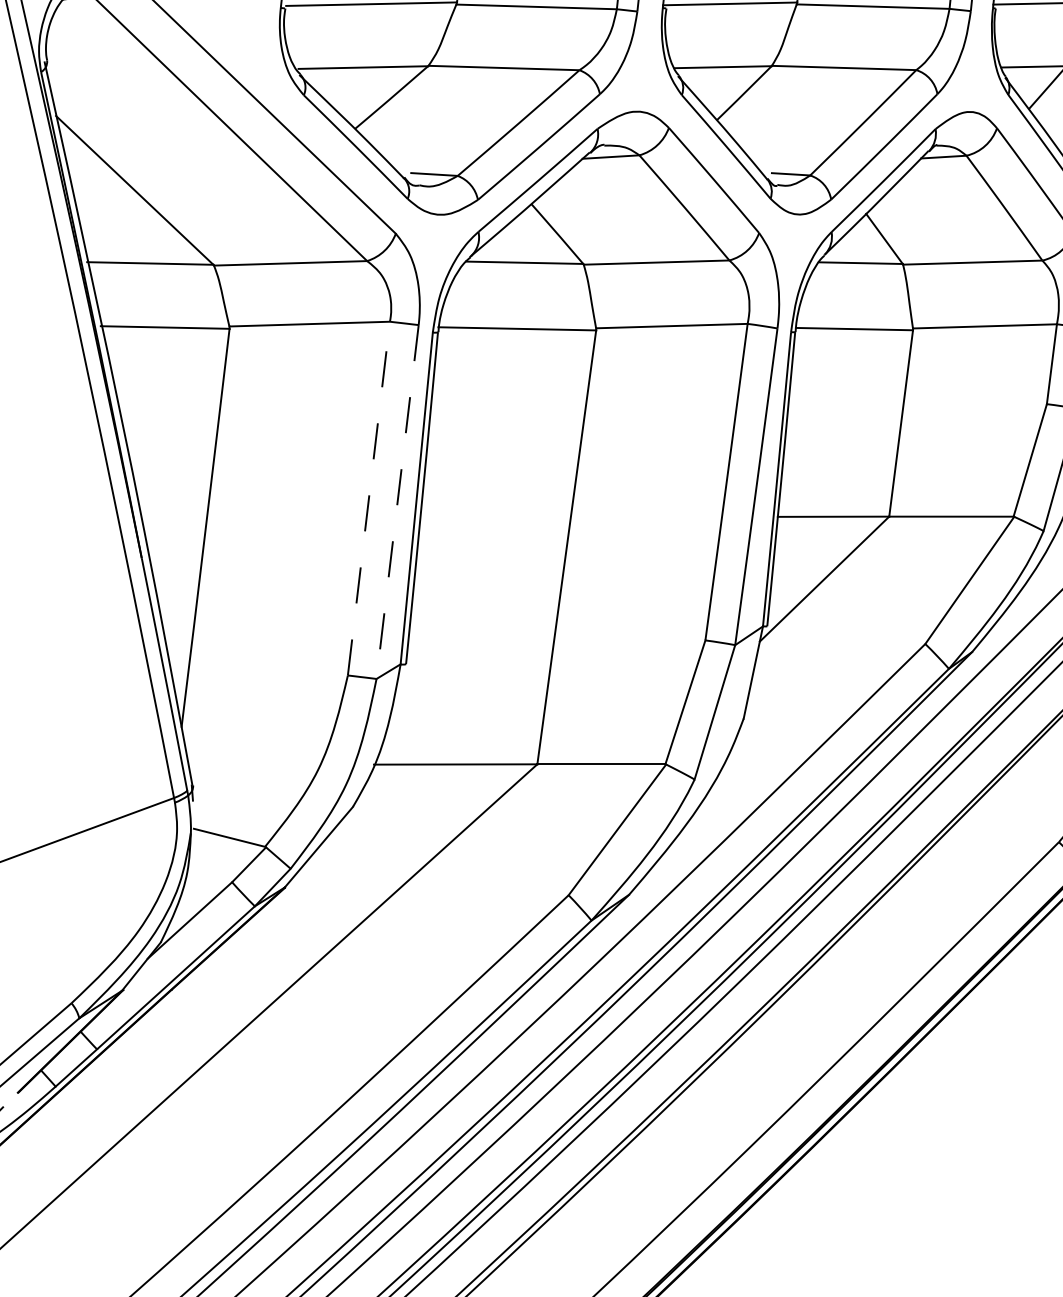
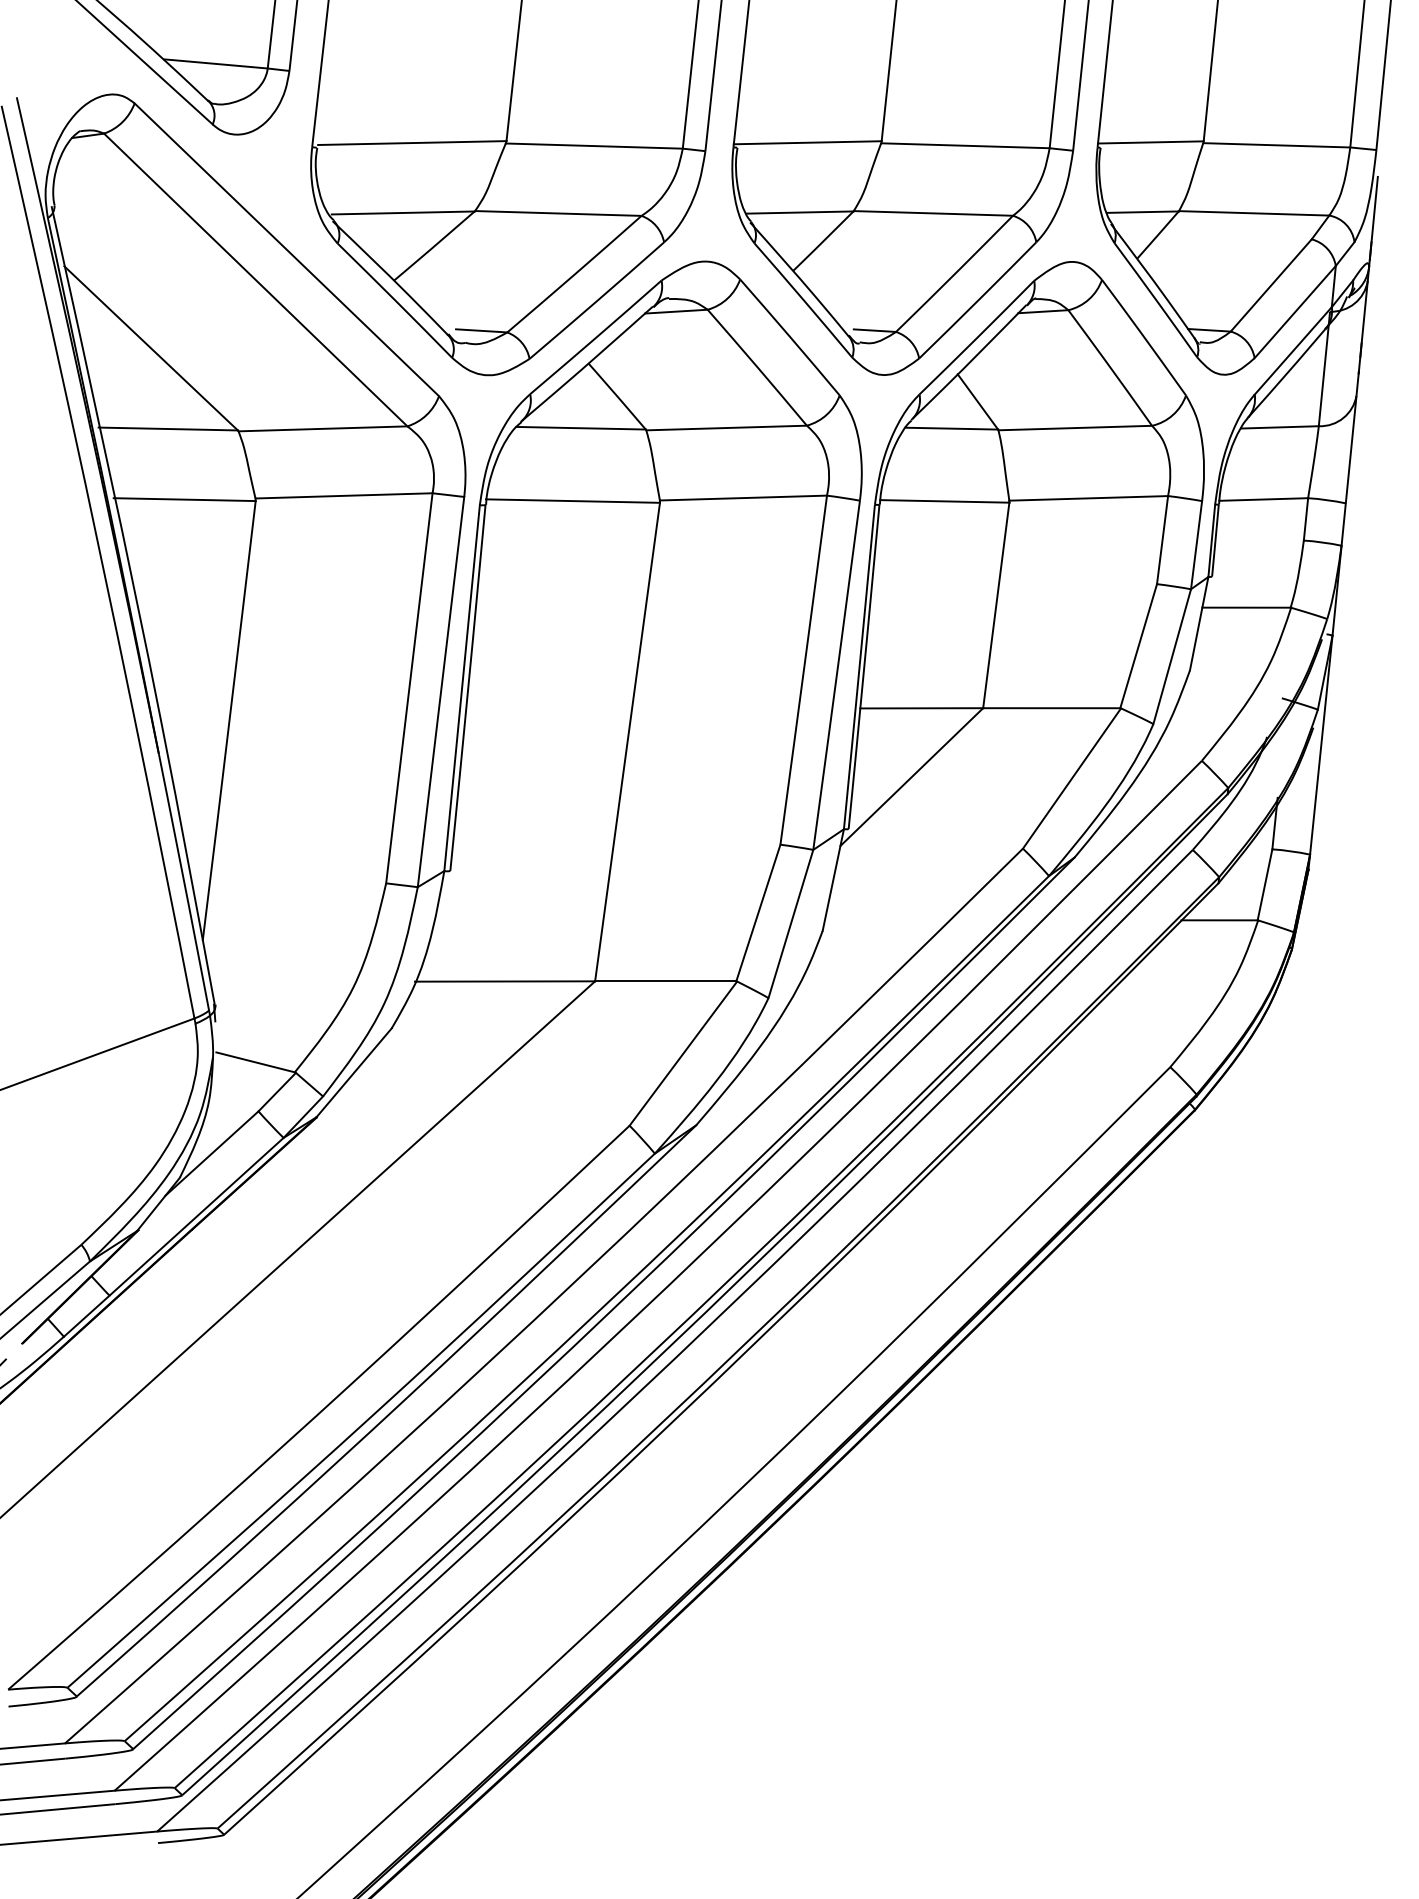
line: (369, 497) -> (409, 687), dashed -> solid
line: (398, 502) -> (441, 692), dashed -> solid

